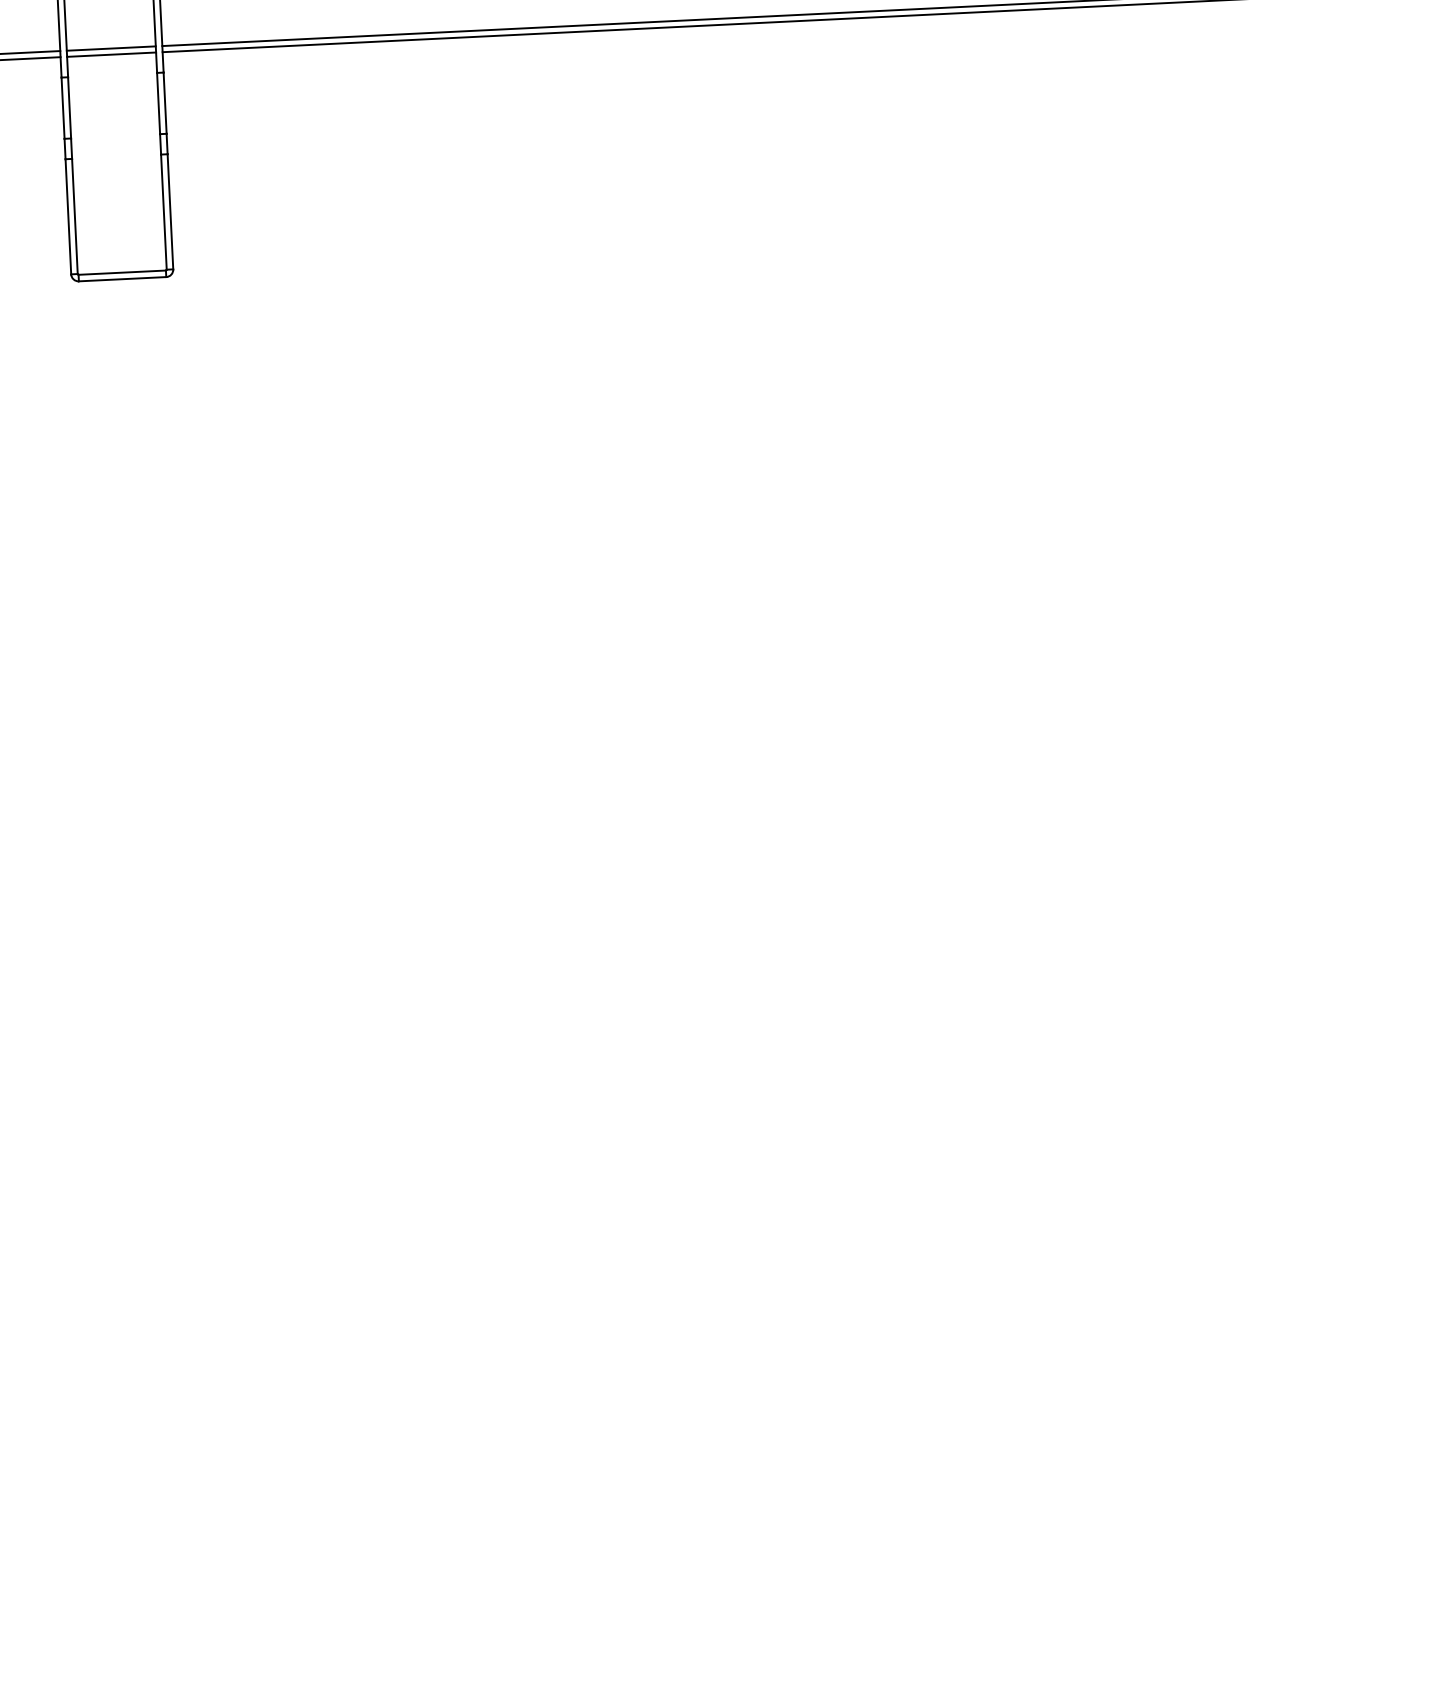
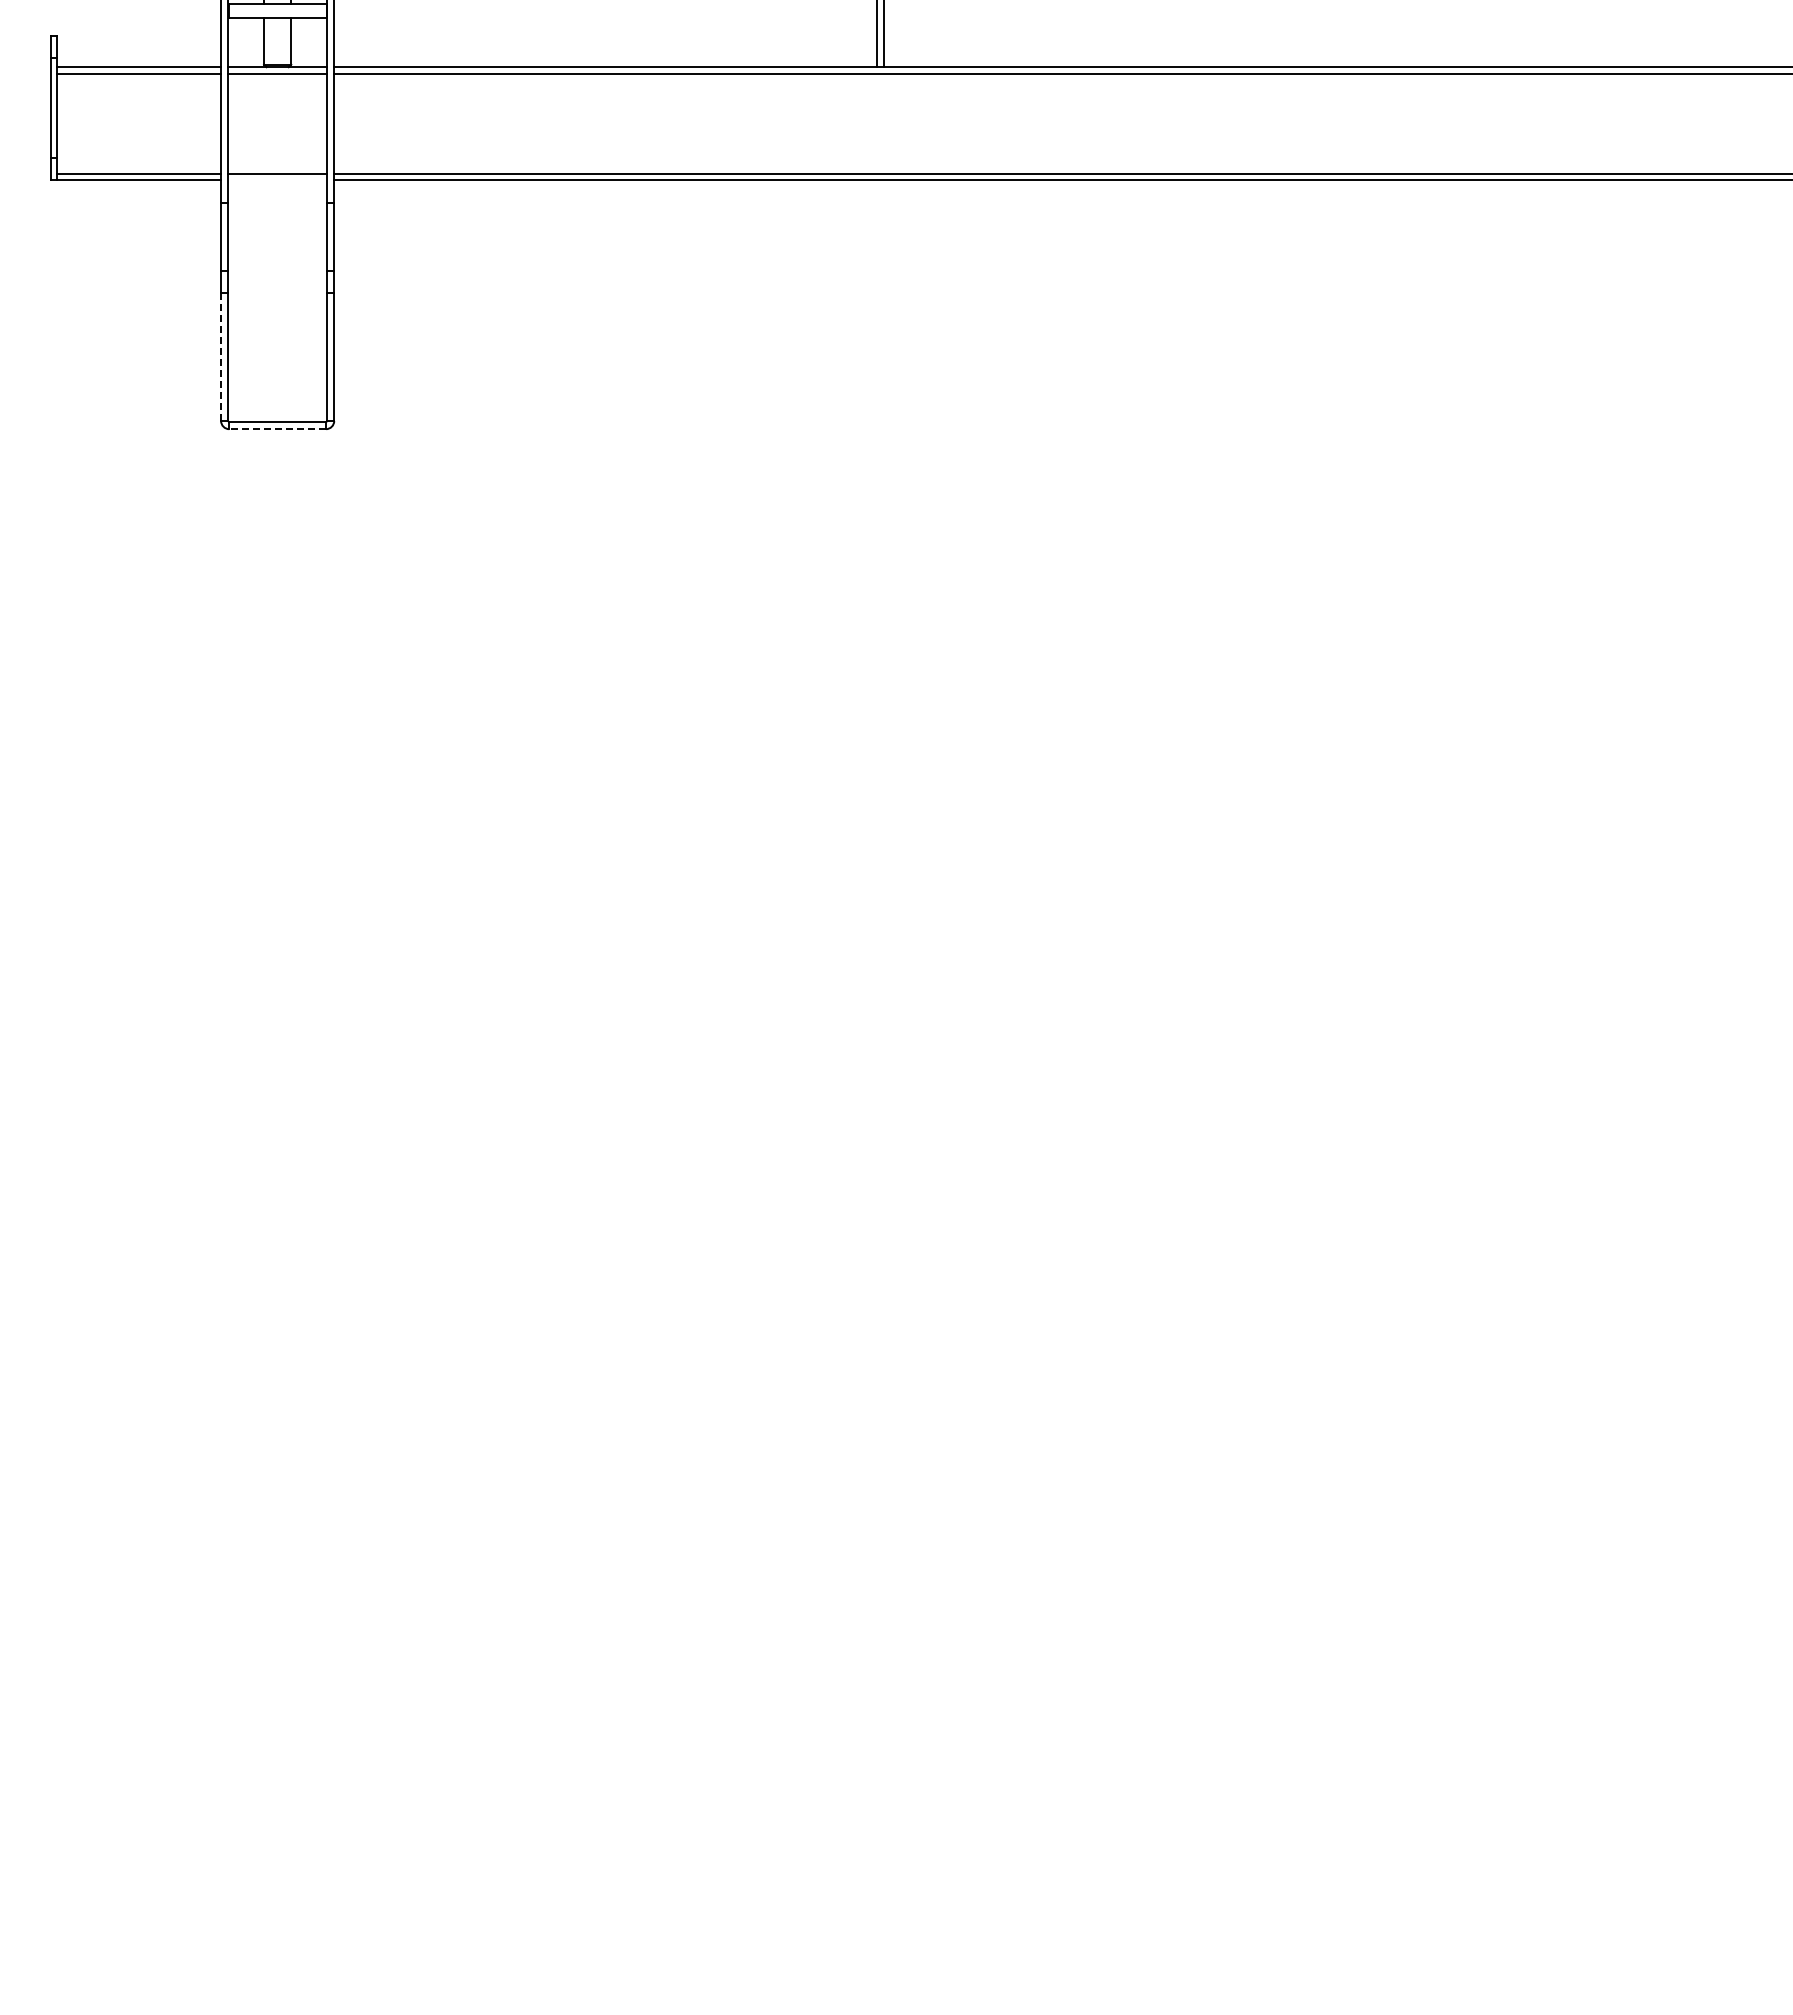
line: (111, 54) -> (277, 180), removed
line: (68, 217) -> (221, 357), solid -> dashed
line: (122, 279) -> (277, 429), solid -> dashed

